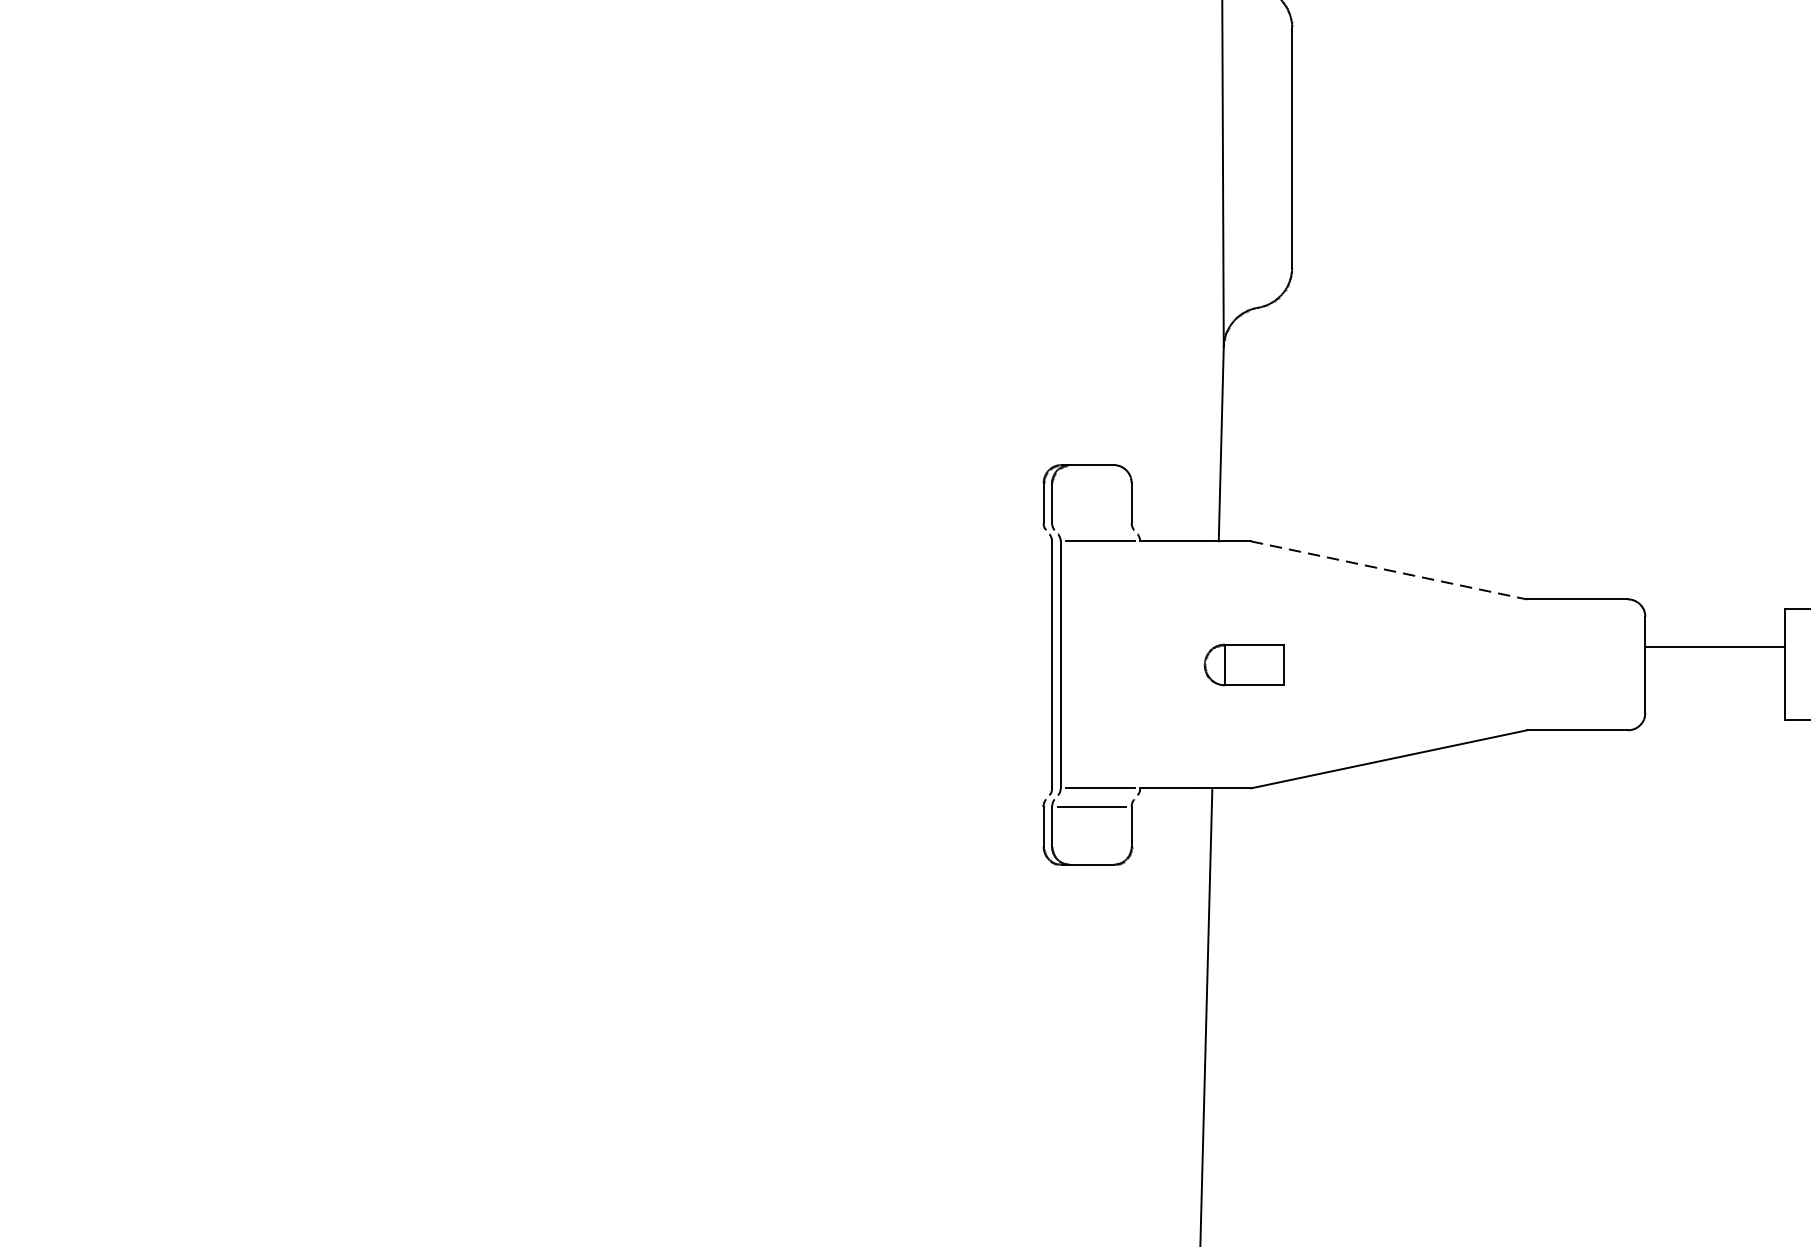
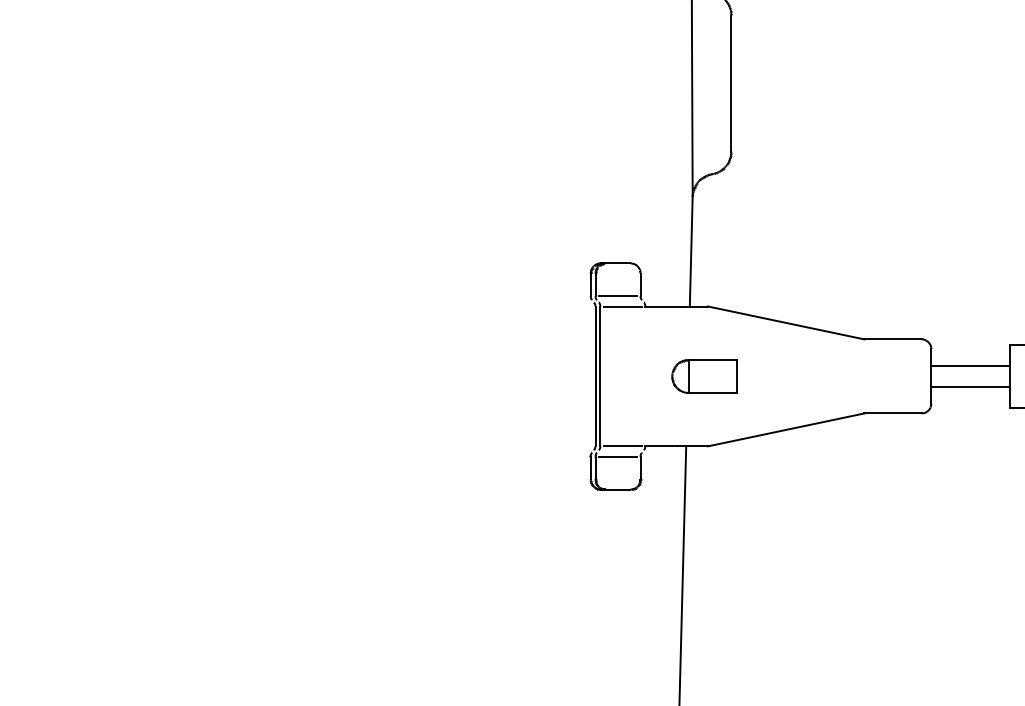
line: (1090, 523) -> (617, 296), added
line: (1389, 569) -> (786, 322), dashed -> solid
part: (1244, 665) -> (704, 376), size x1.43
line: (1714, 682) -> (970, 386), added

